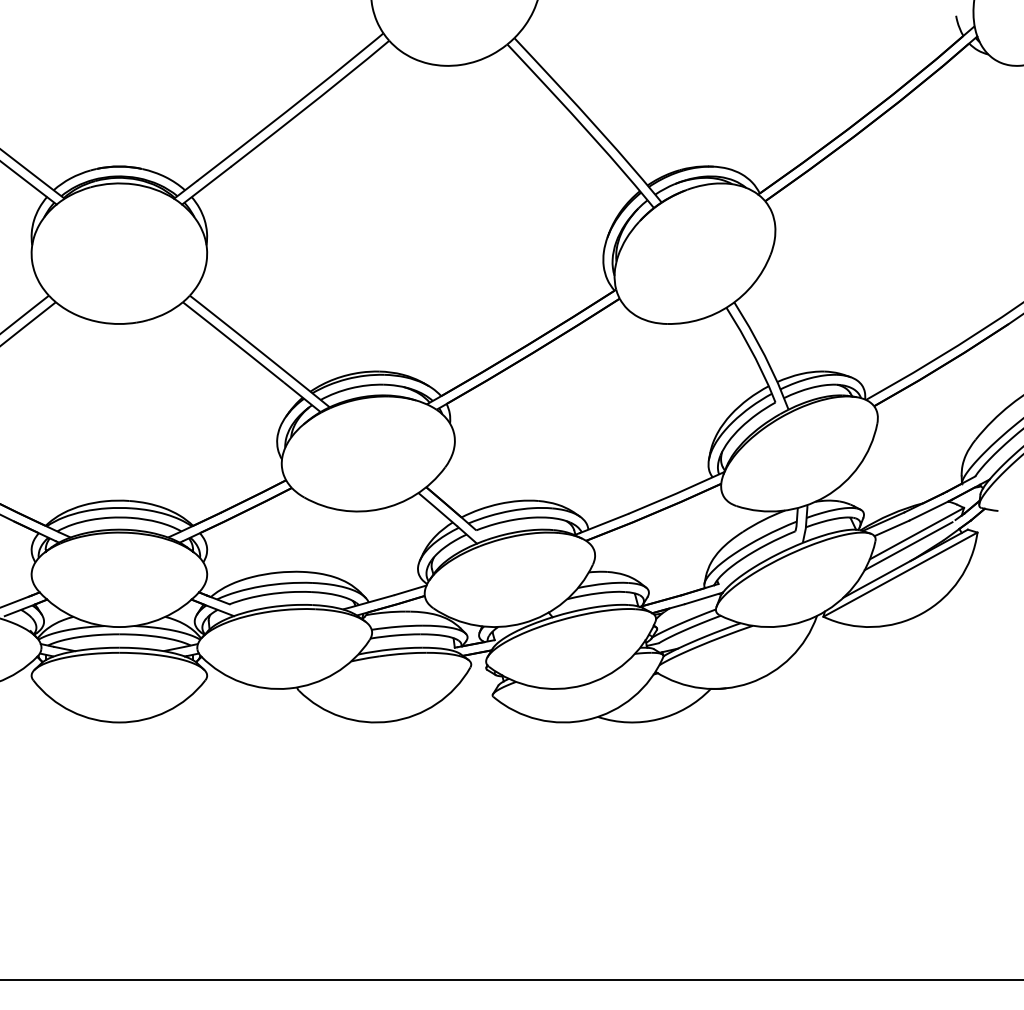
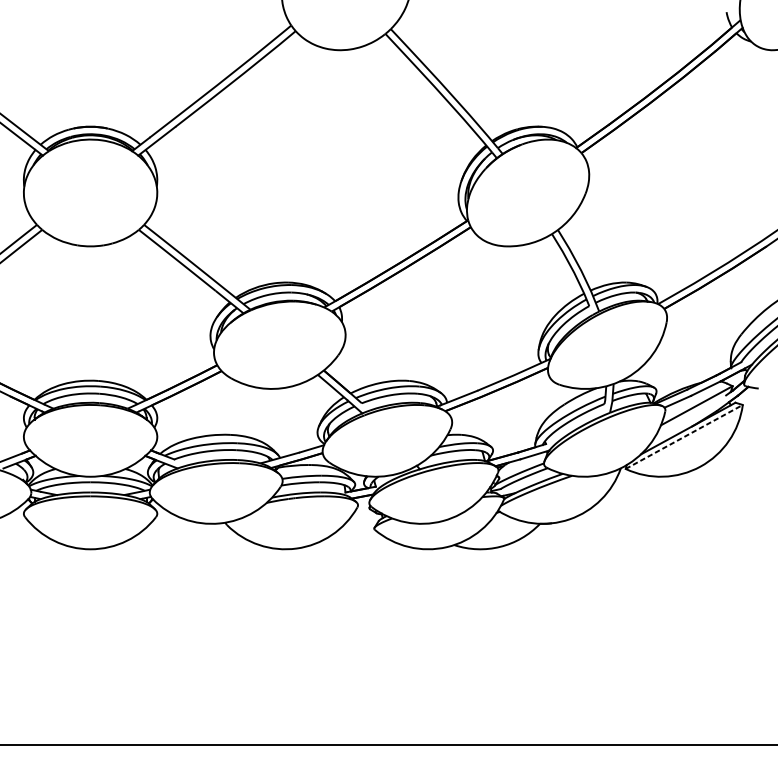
line: (908, 546) -> (690, 415), removed
line: (900, 574) -> (684, 436), solid -> dashed

